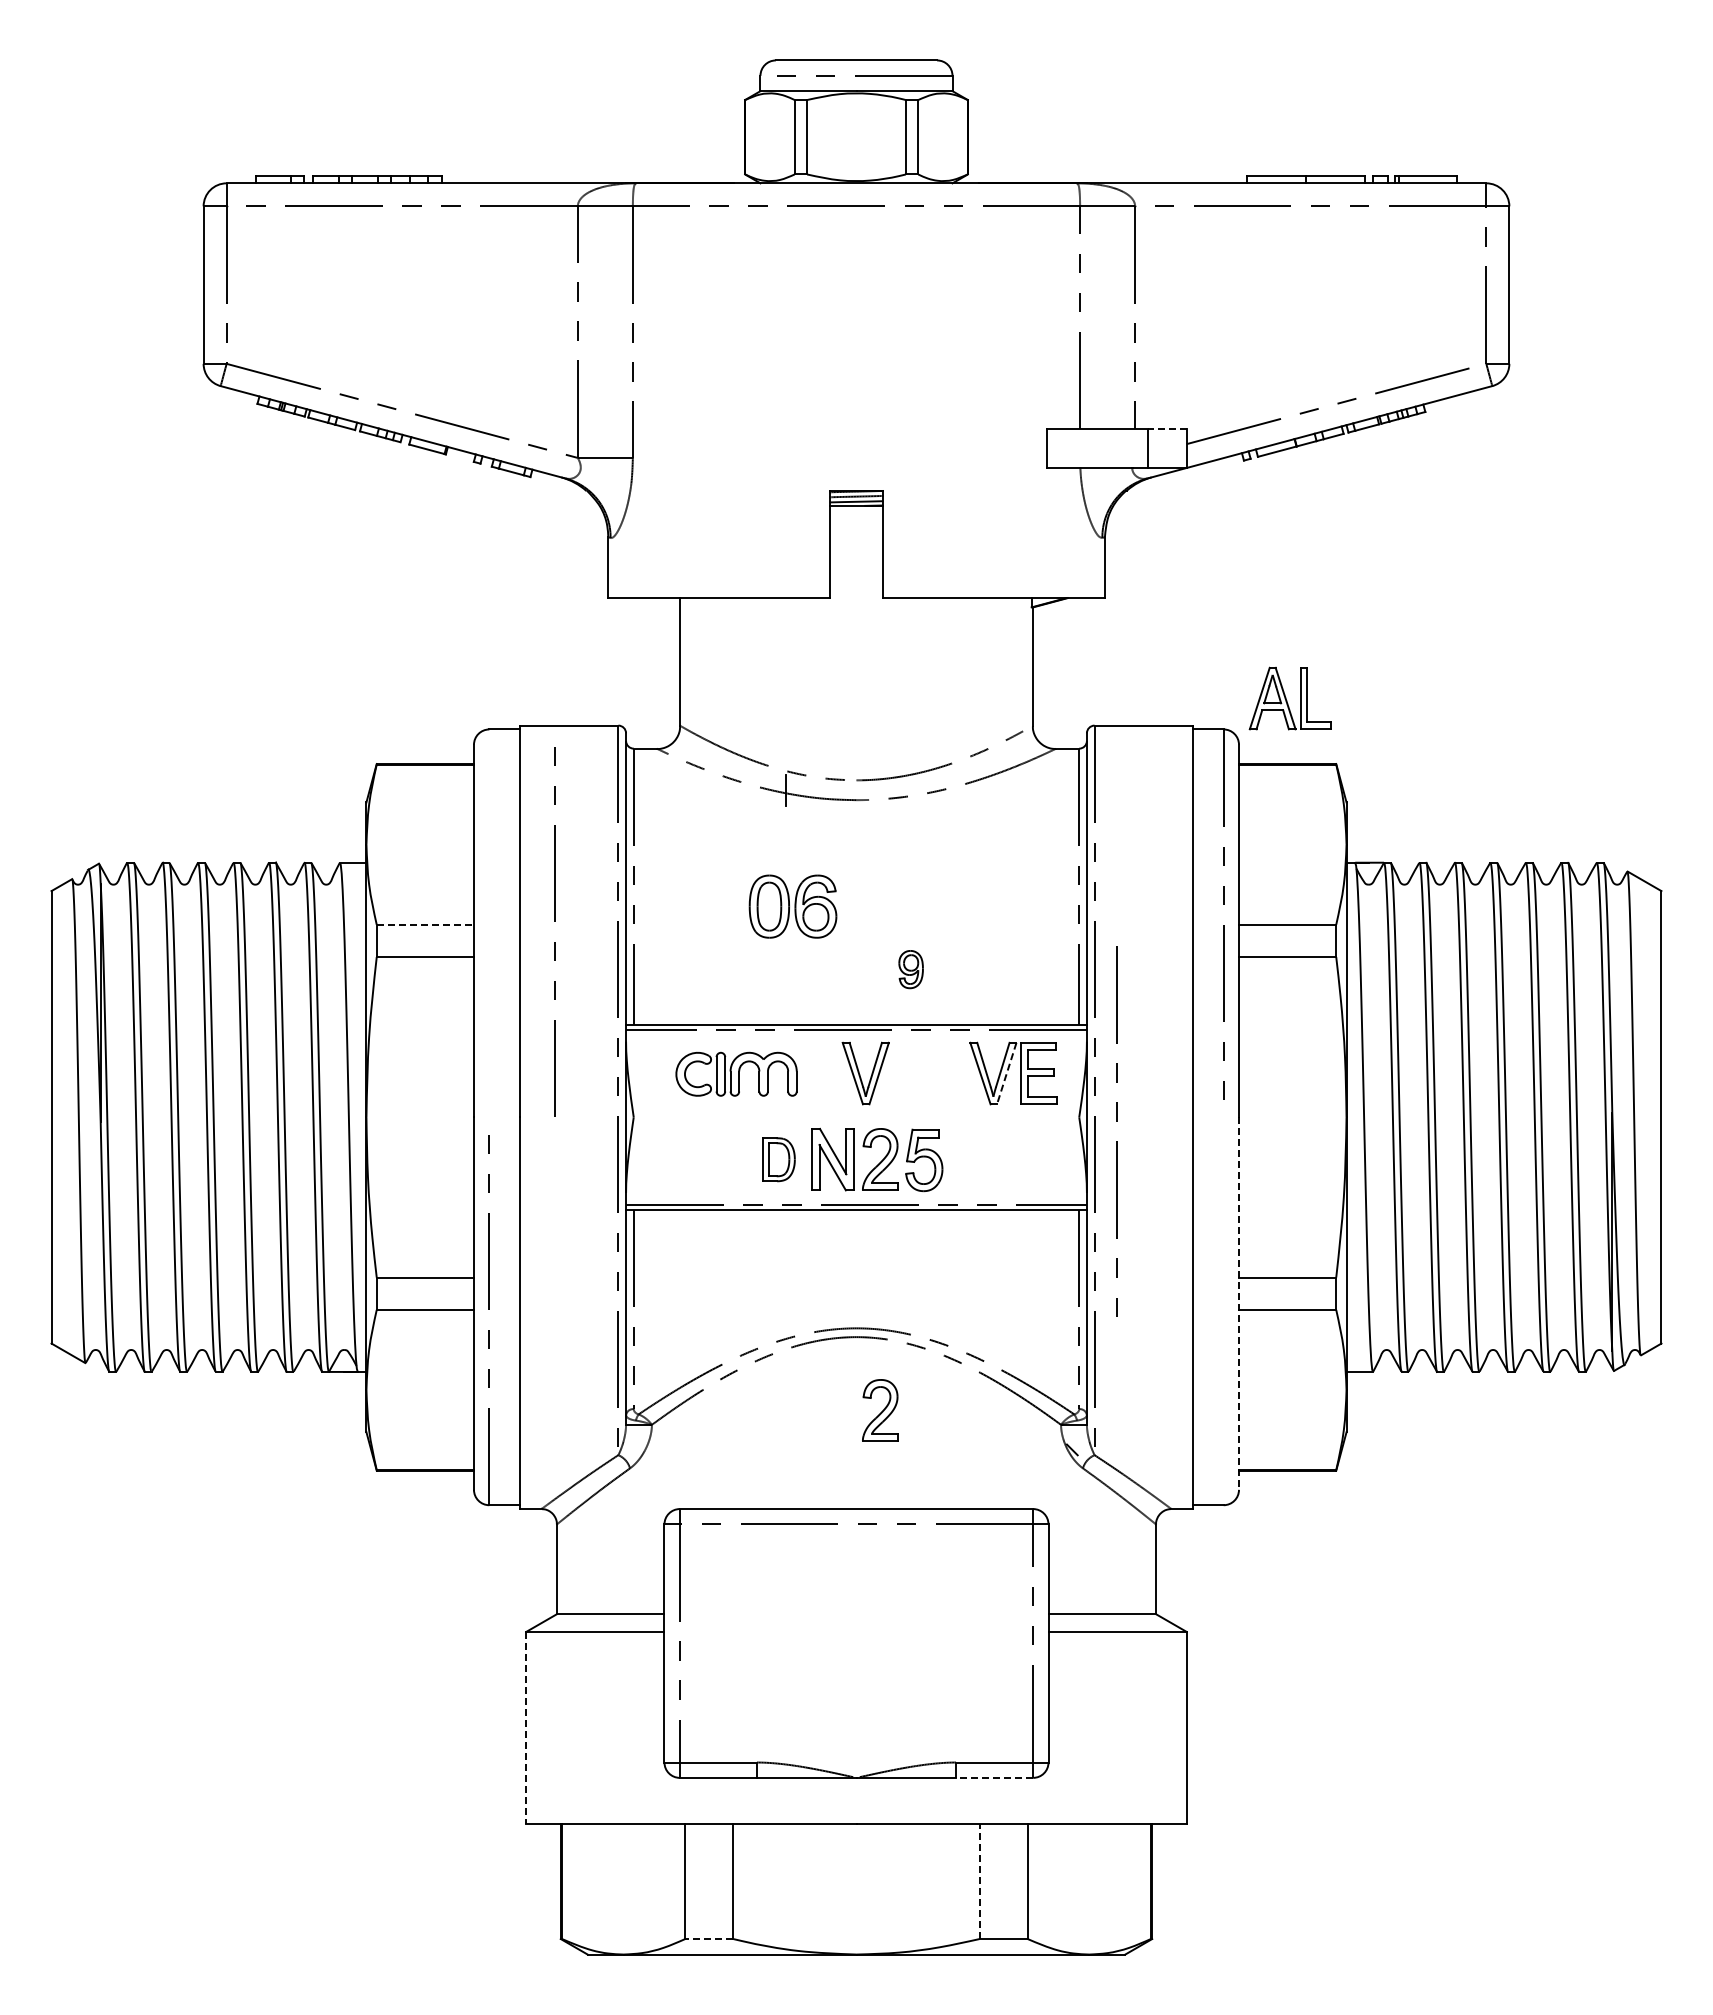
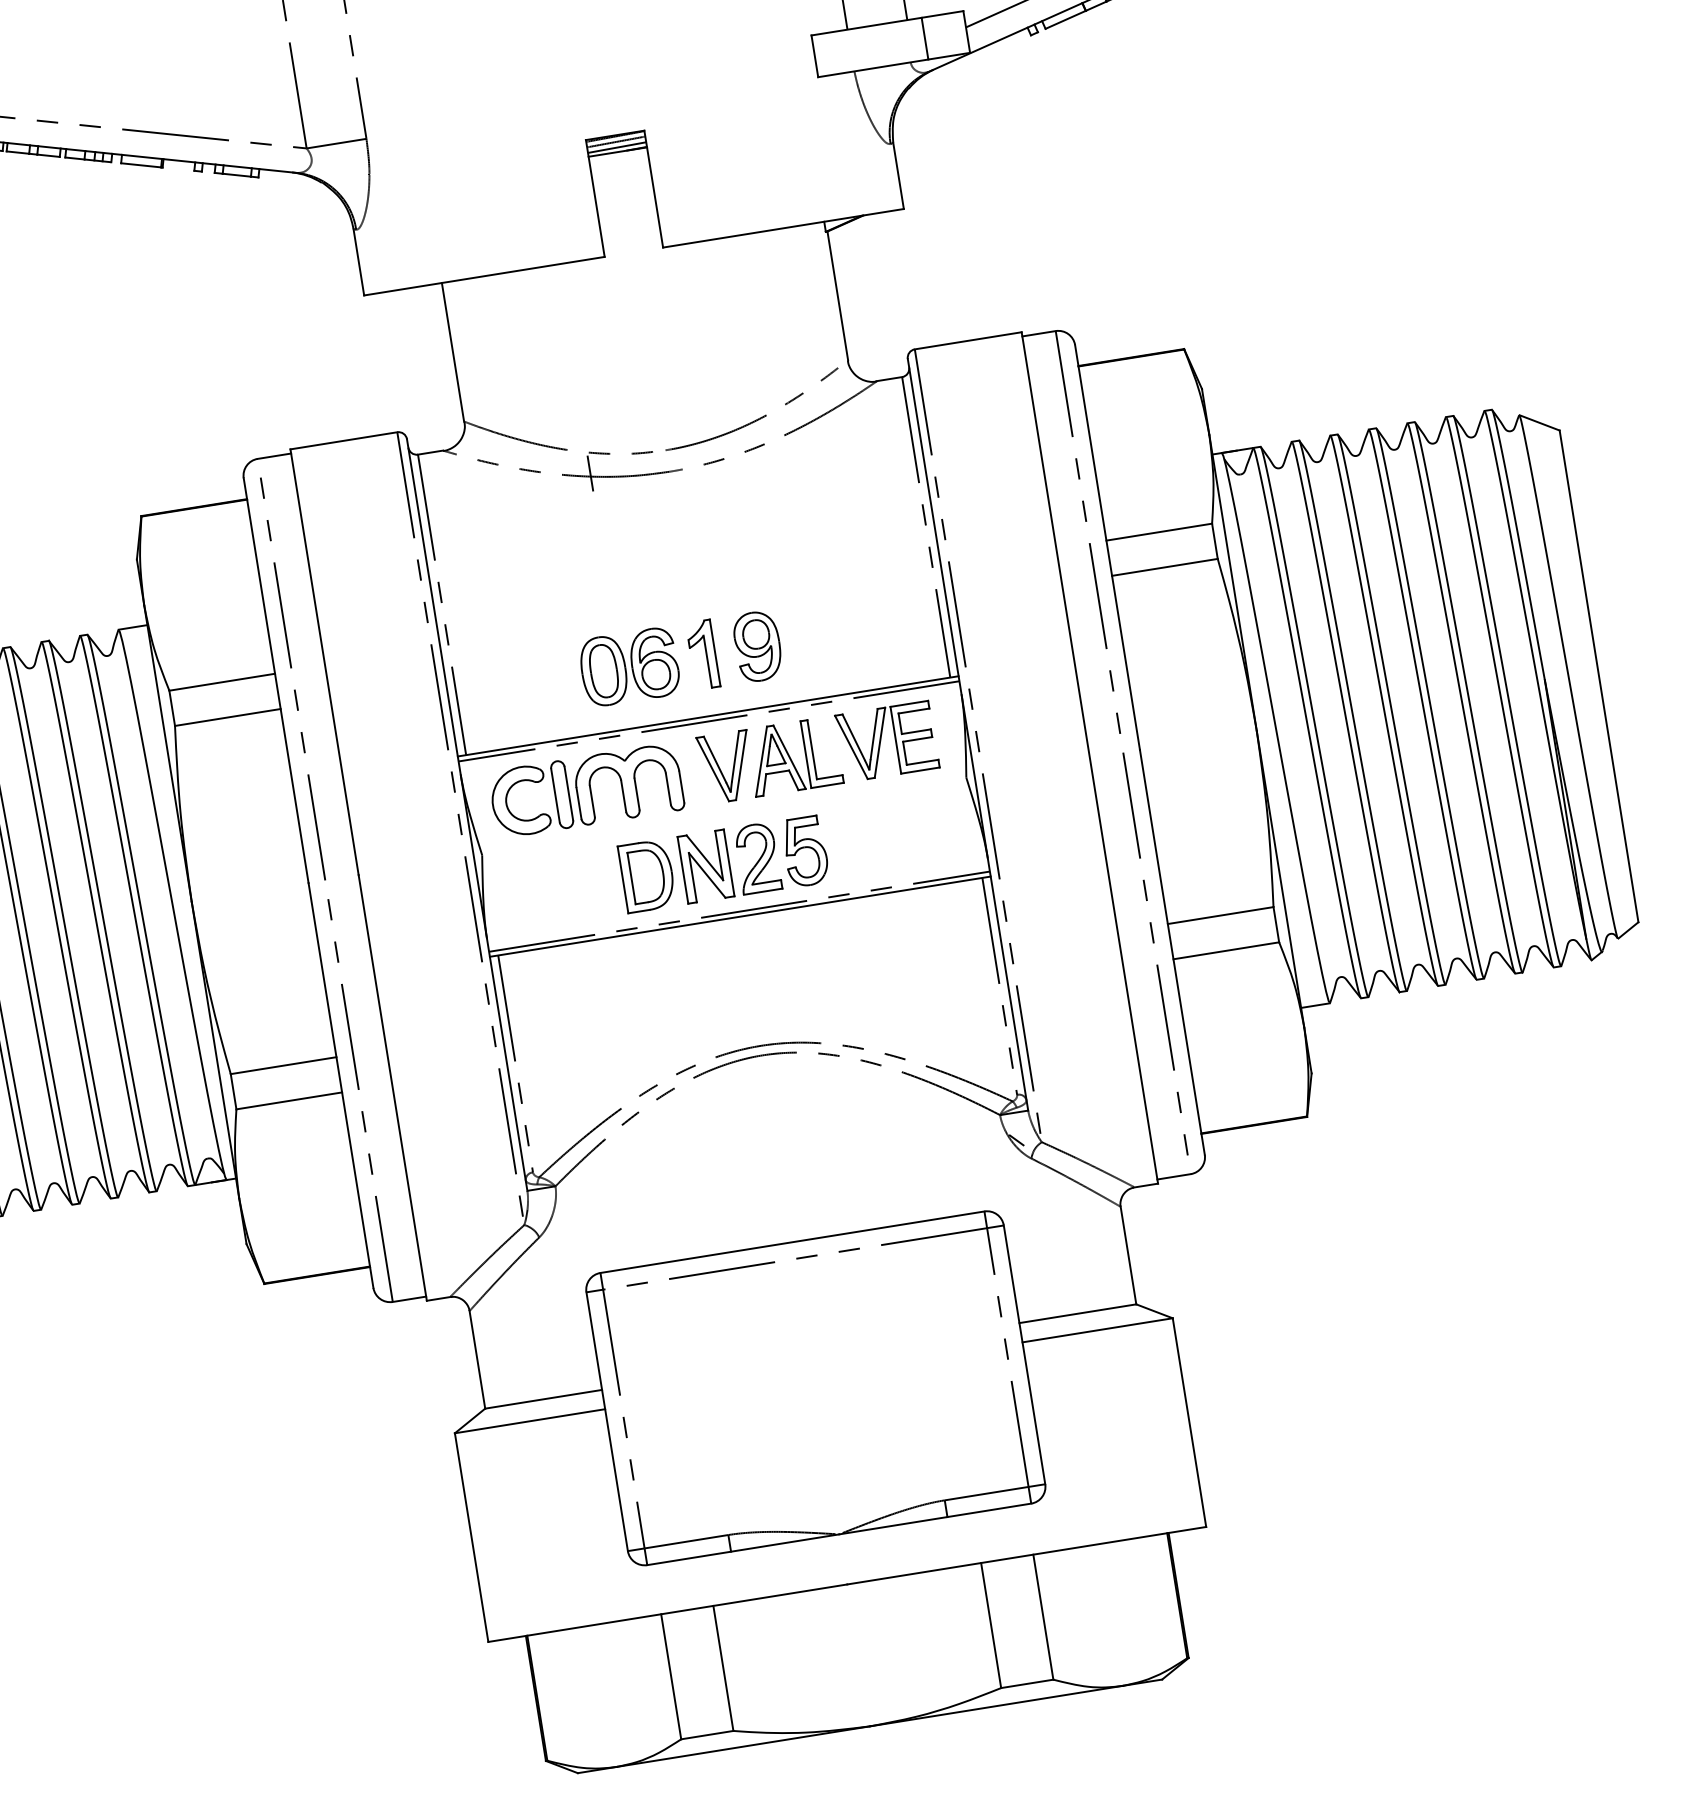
line: (1167, 429) -> (942, 14), dashed -> solid
part: (1289, 698) -> (793, 756), moved
part: (792, 906) -> (628, 667), moved
line: (554, 921) -> (290, 667), moved
line: (425, 924) -> (222, 681), dashed -> solid
part: (860, 969) -> (702, 655), added
part: (910, 969) -> (757, 646), size x1.67
part: (736, 1073) -> (586, 789), size x1.43
line: (1006, 1074) -> (879, 743), dashed -> solid
line: (1116, 1121) -> (1153, 943), moved
part: (779, 1159) -> (647, 875), size x1.43
line: (1239, 1304) -> (1173, 953), dashed -> solid
part: (880, 1410) -> (801, 1130), removed
line: (526, 1728) -> (472, 1538), dashed -> solid
line: (994, 1777) -> (989, 1509), dashed -> solid
line: (979, 1881) -> (990, 1625), dashed -> solid
line: (708, 1939) -> (706, 1735), dashed -> solid

